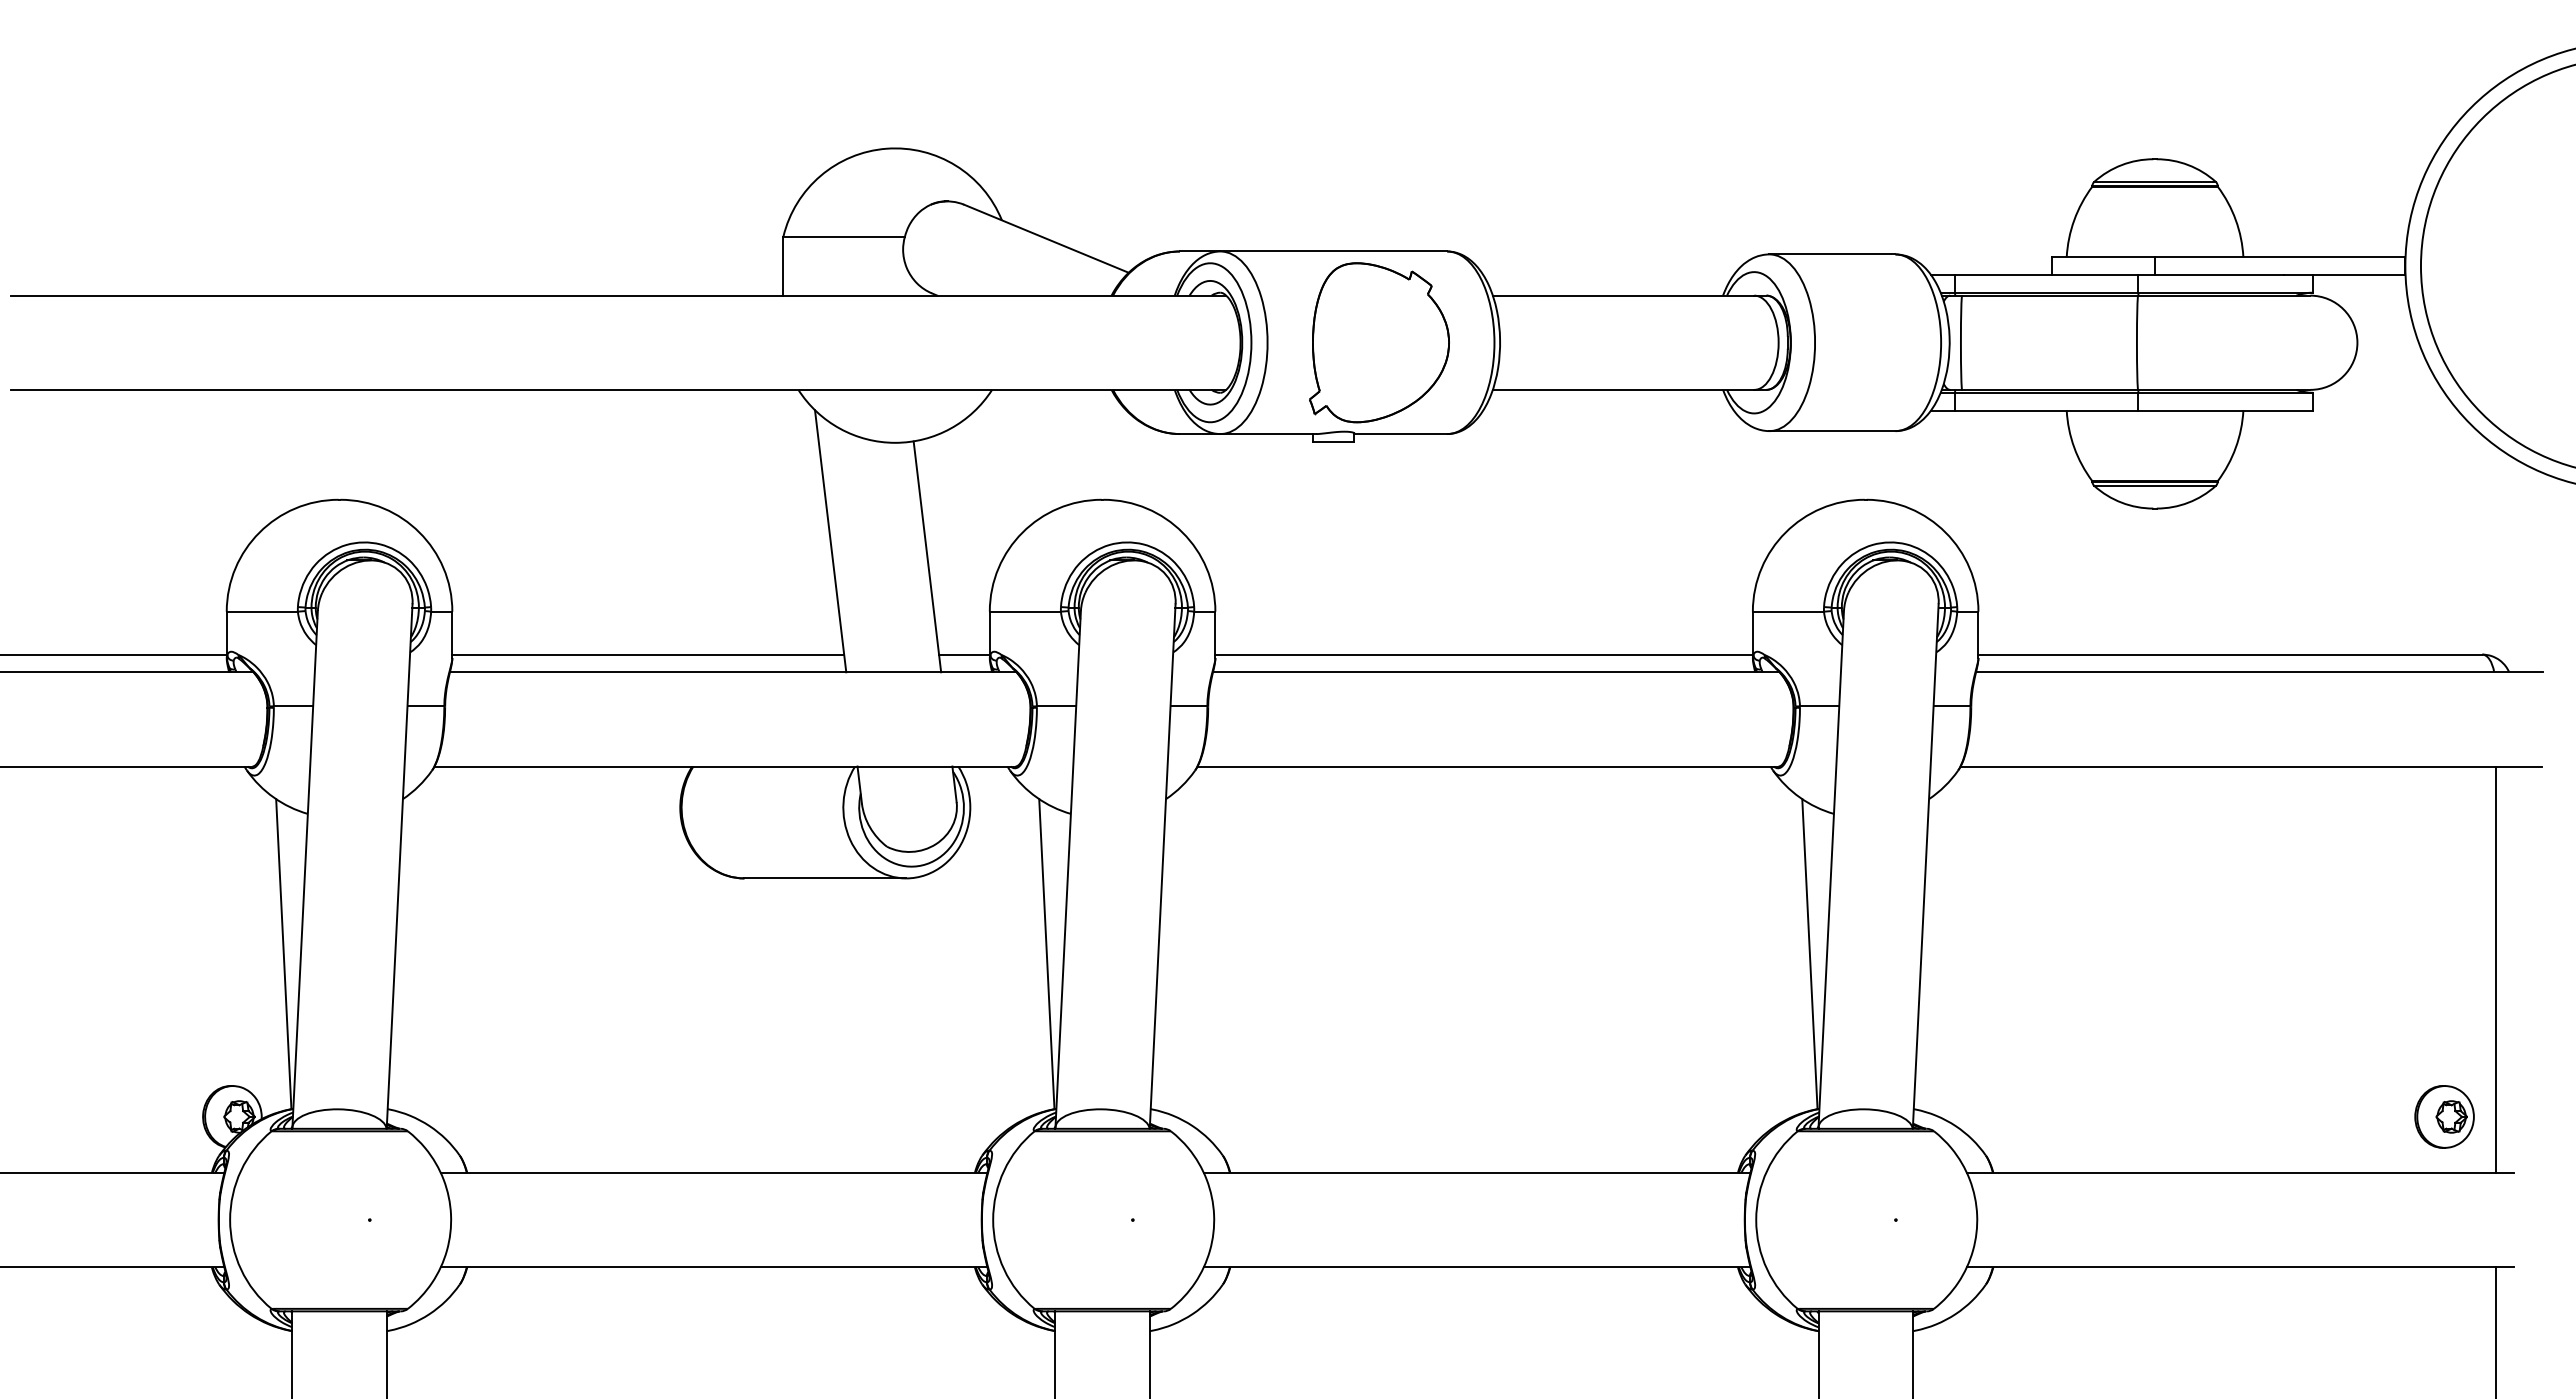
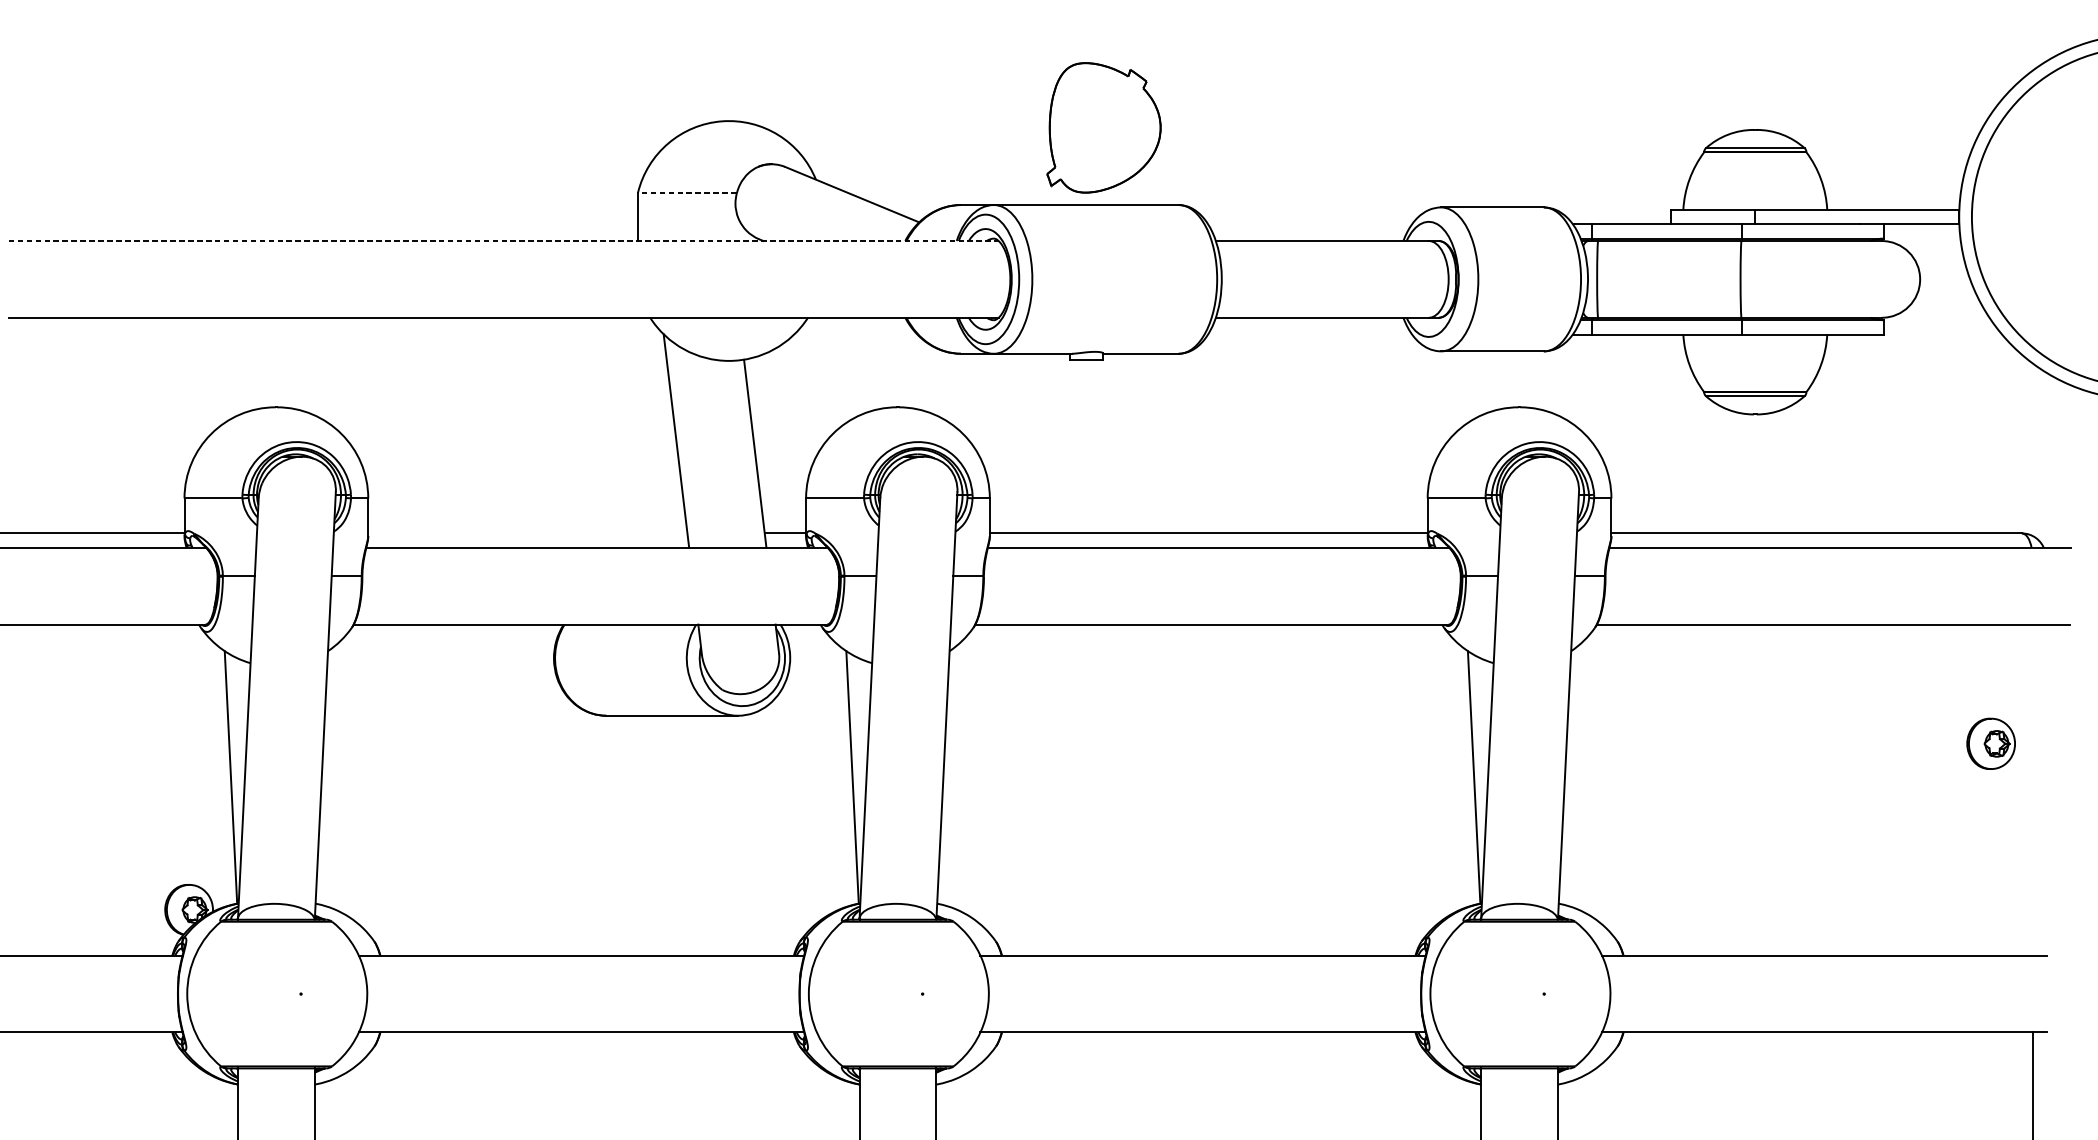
line: (844, 236) -> (687, 192), solid -> dashed
line: (618, 295) -> (503, 240), solid -> dashed
part: (1379, 342) -> (1103, 127), moved
line: (648, 654) -> (528, 533), removed
line: (2496, 969) -> (2033, 789), removed
part: (2444, 1116) -> (1991, 743), moved

